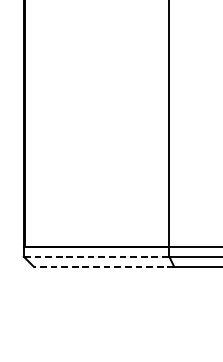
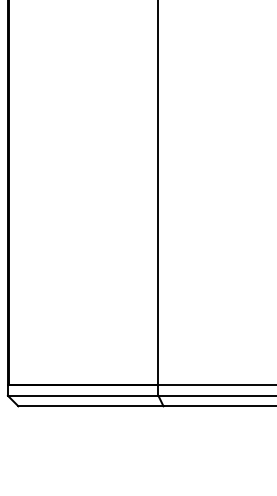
line: (96, 256) -> (83, 395), dashed -> solid
line: (103, 267) -> (90, 406), dashed -> solid

